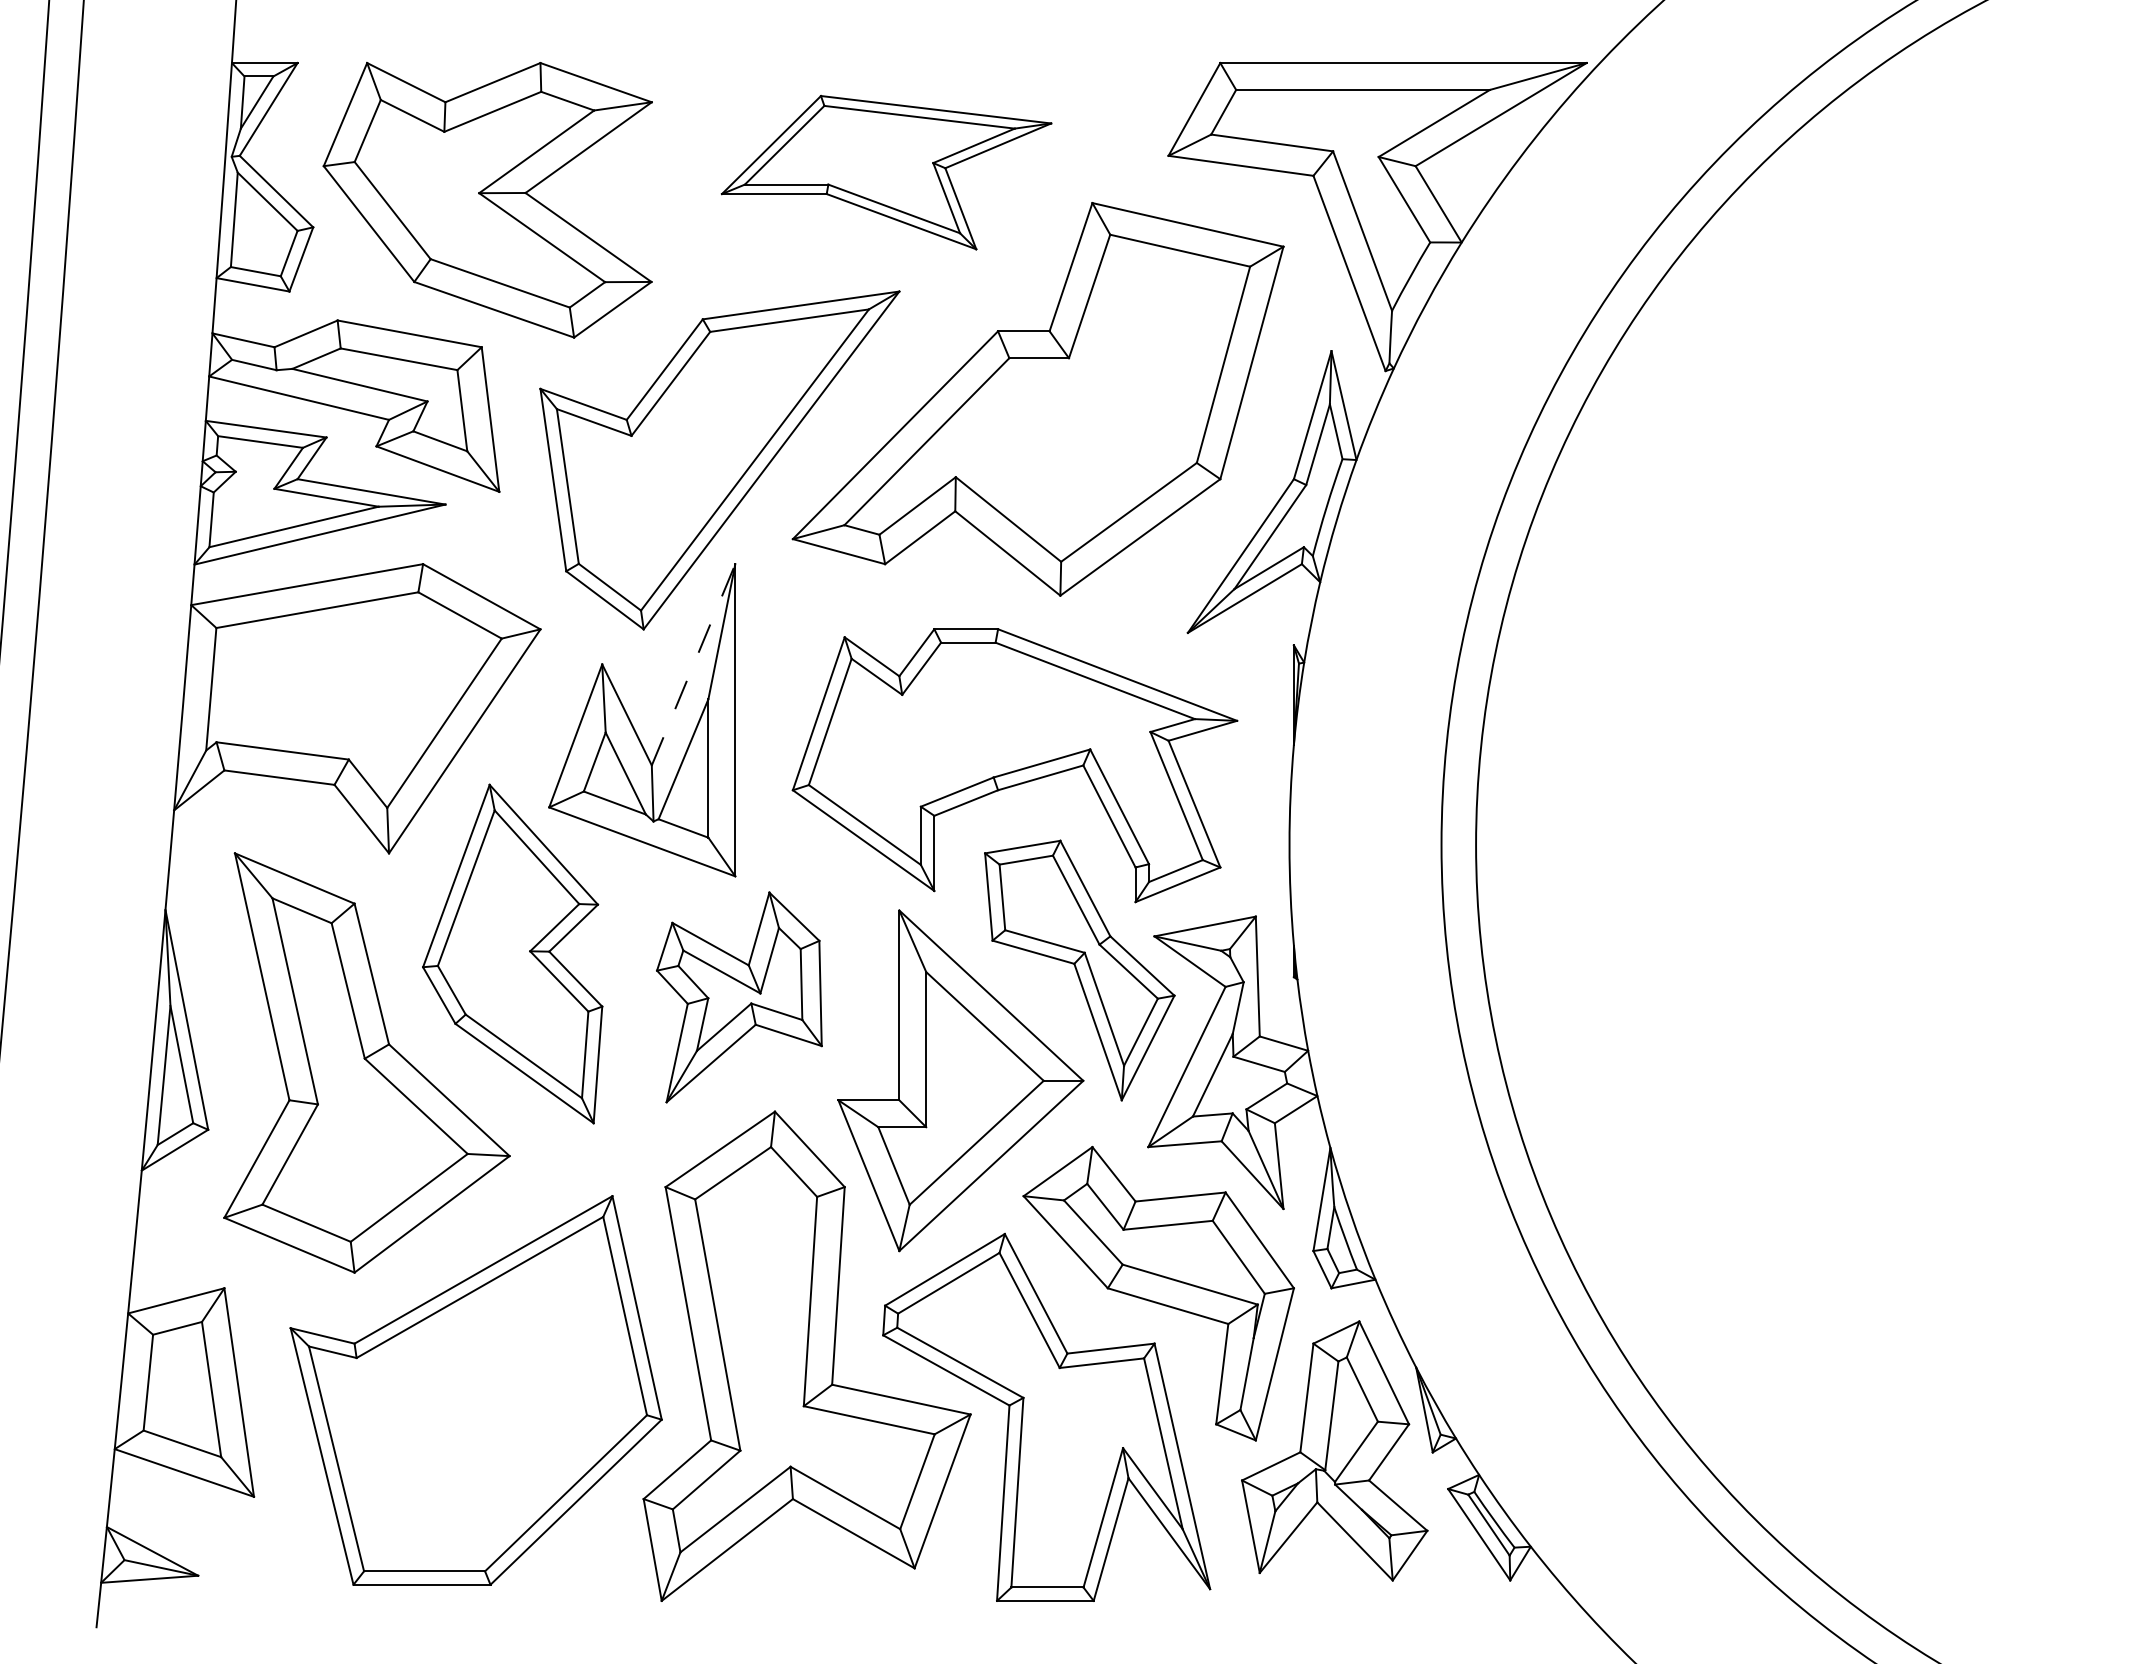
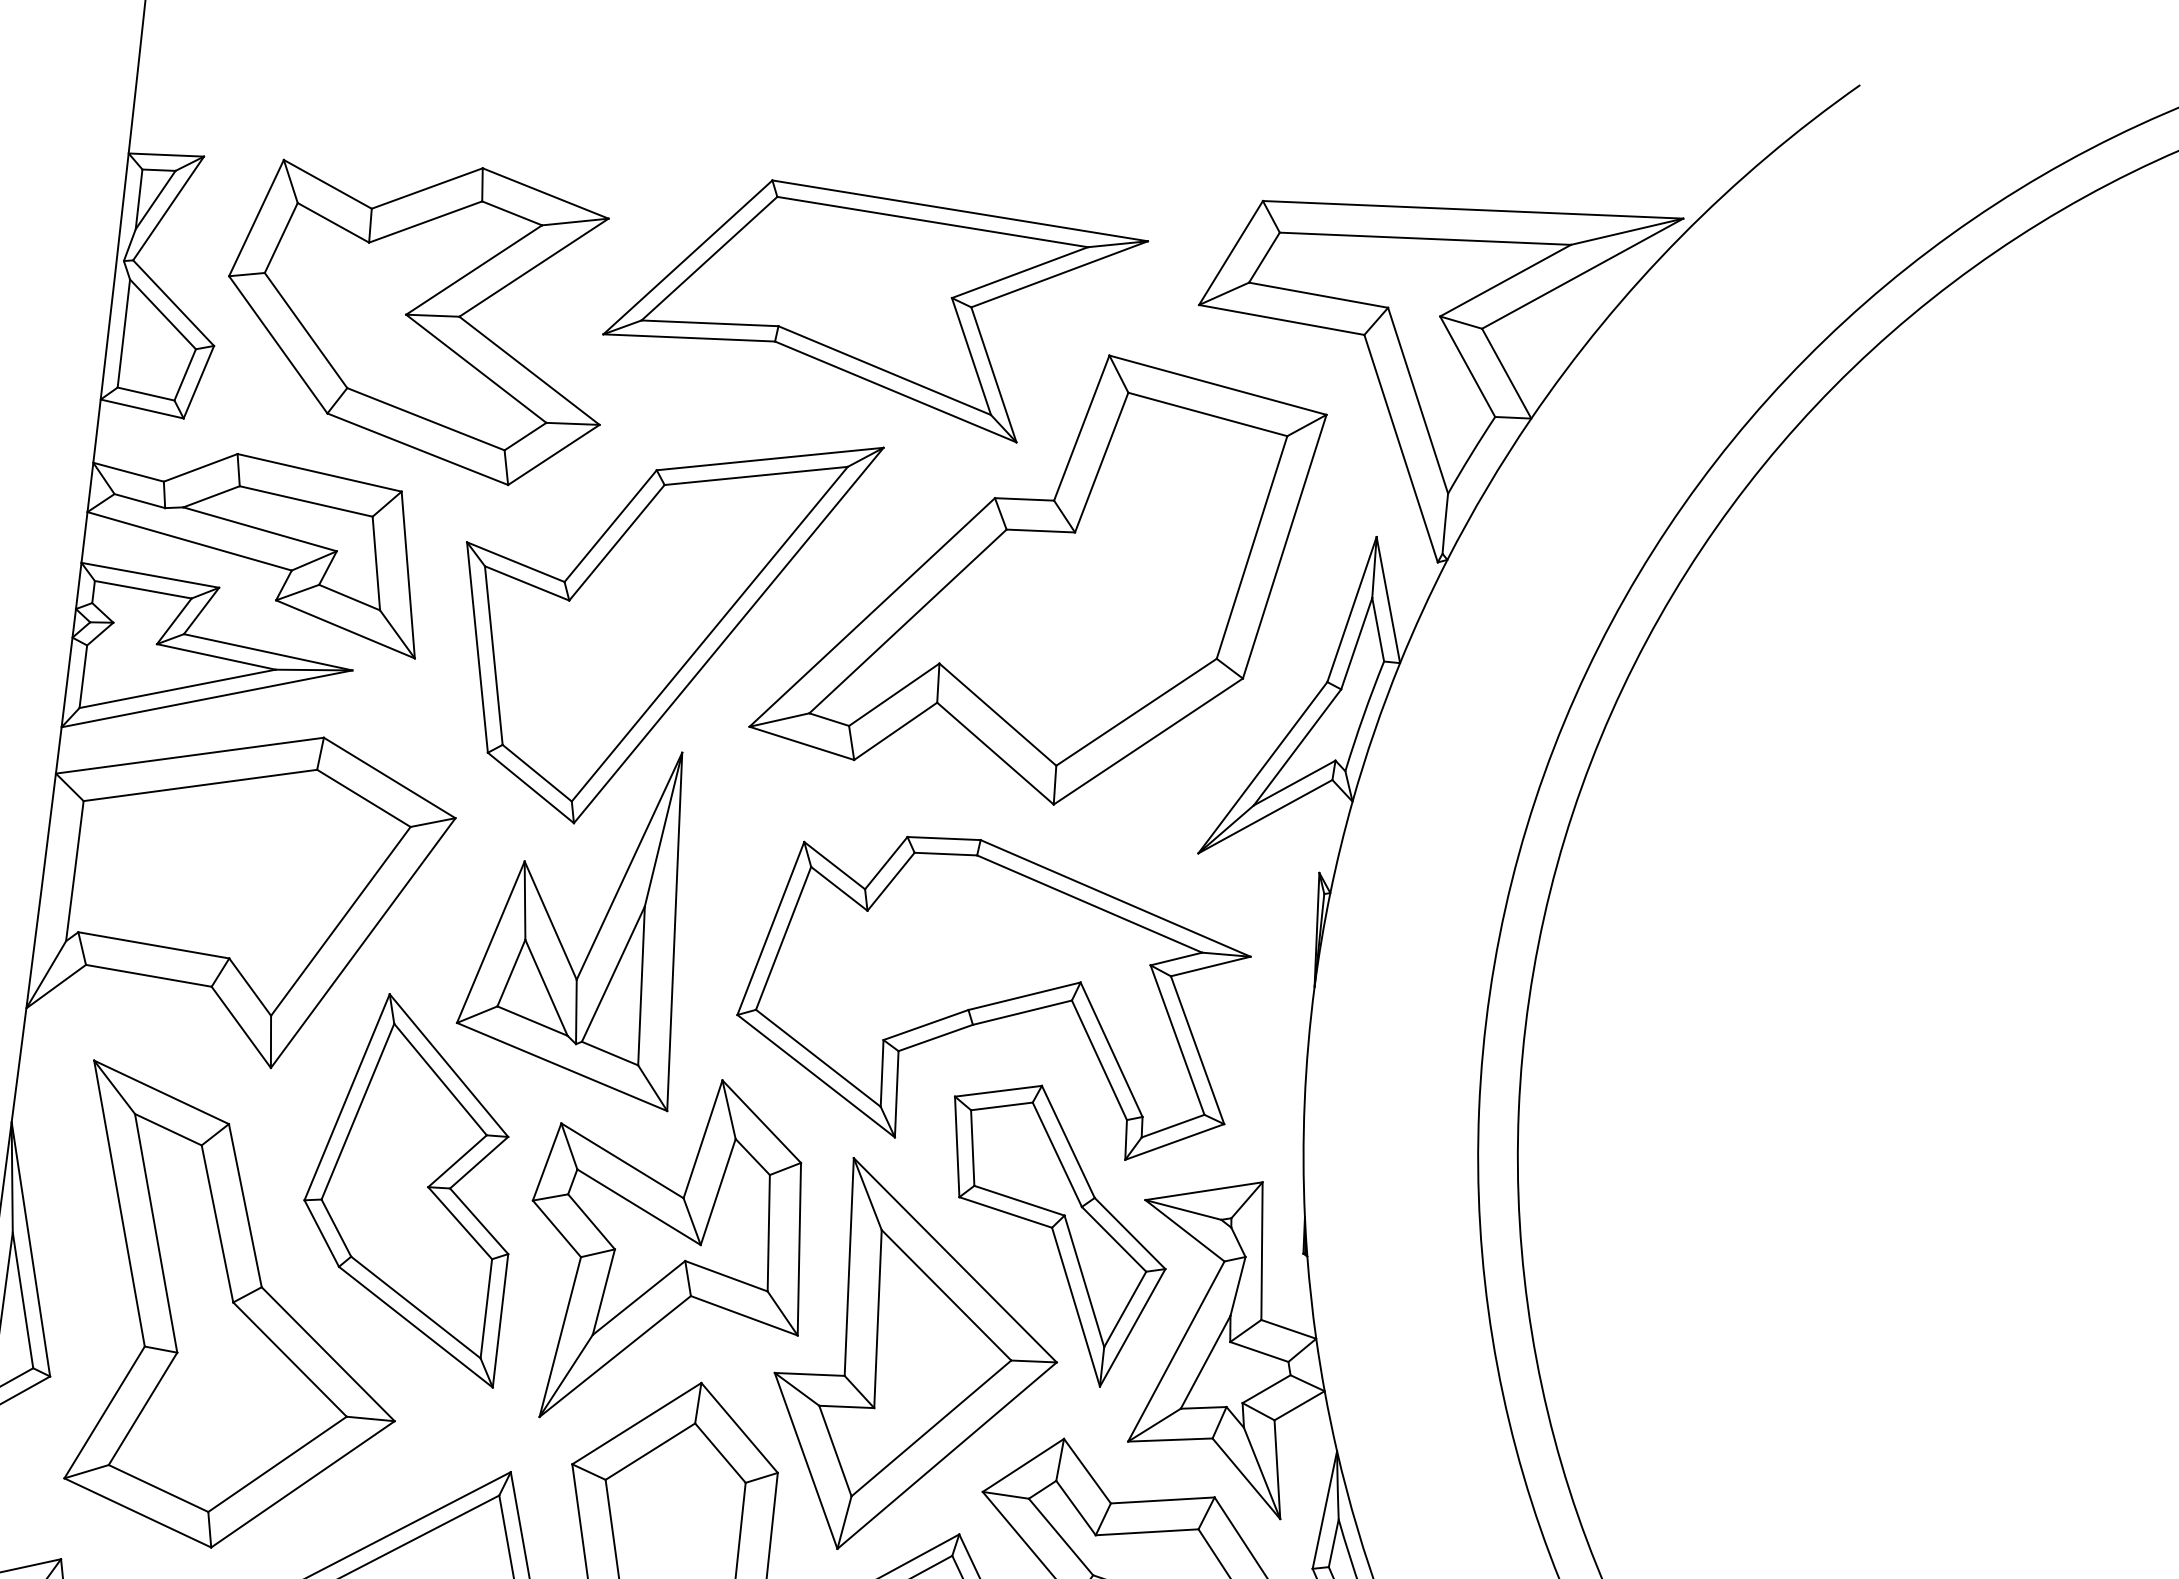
part: (886, 172) -> (874, 310), size x1.43
line: (693, 664) -> (629, 865), dashed -> solid
part: (739, 997) -> (666, 1250), size x1.43

